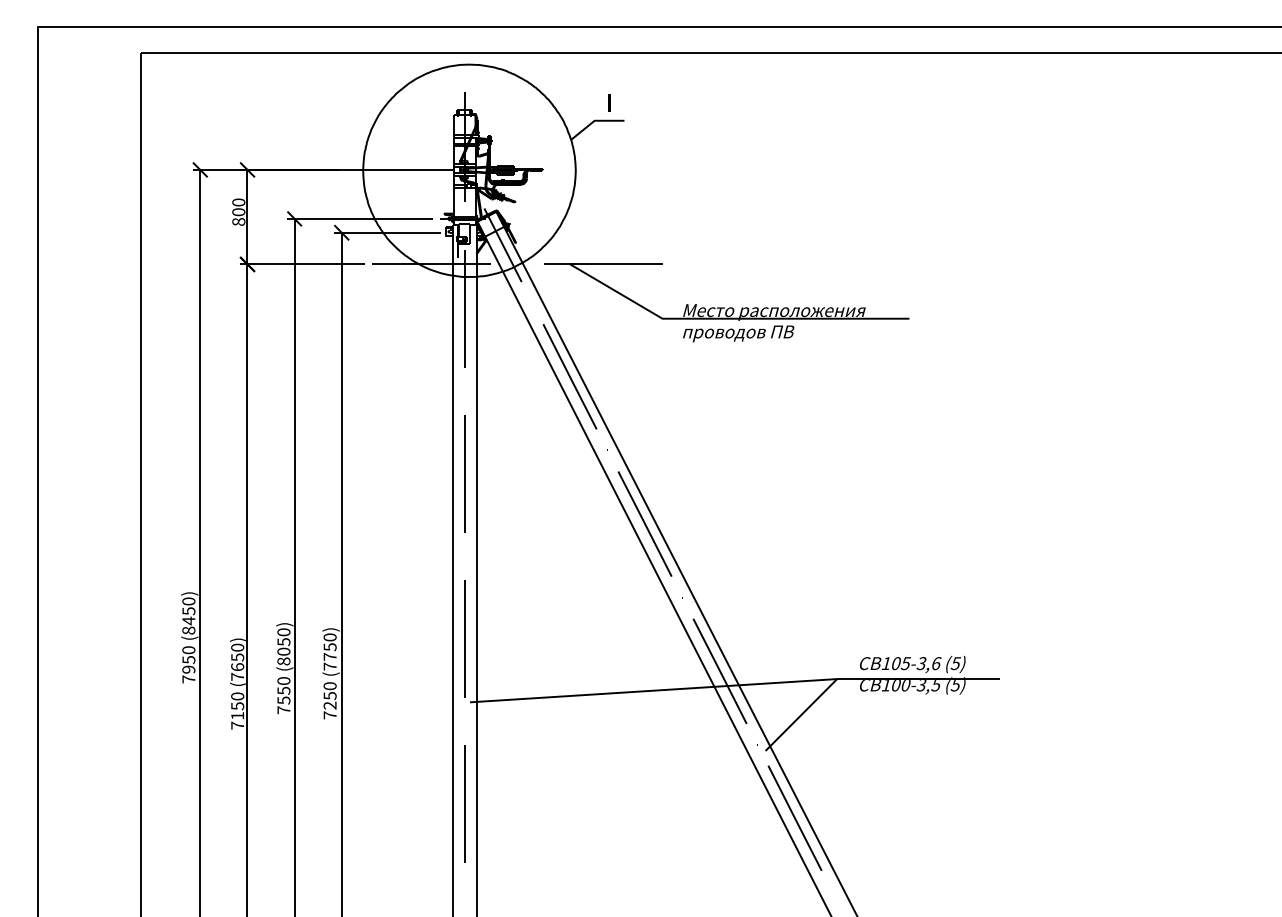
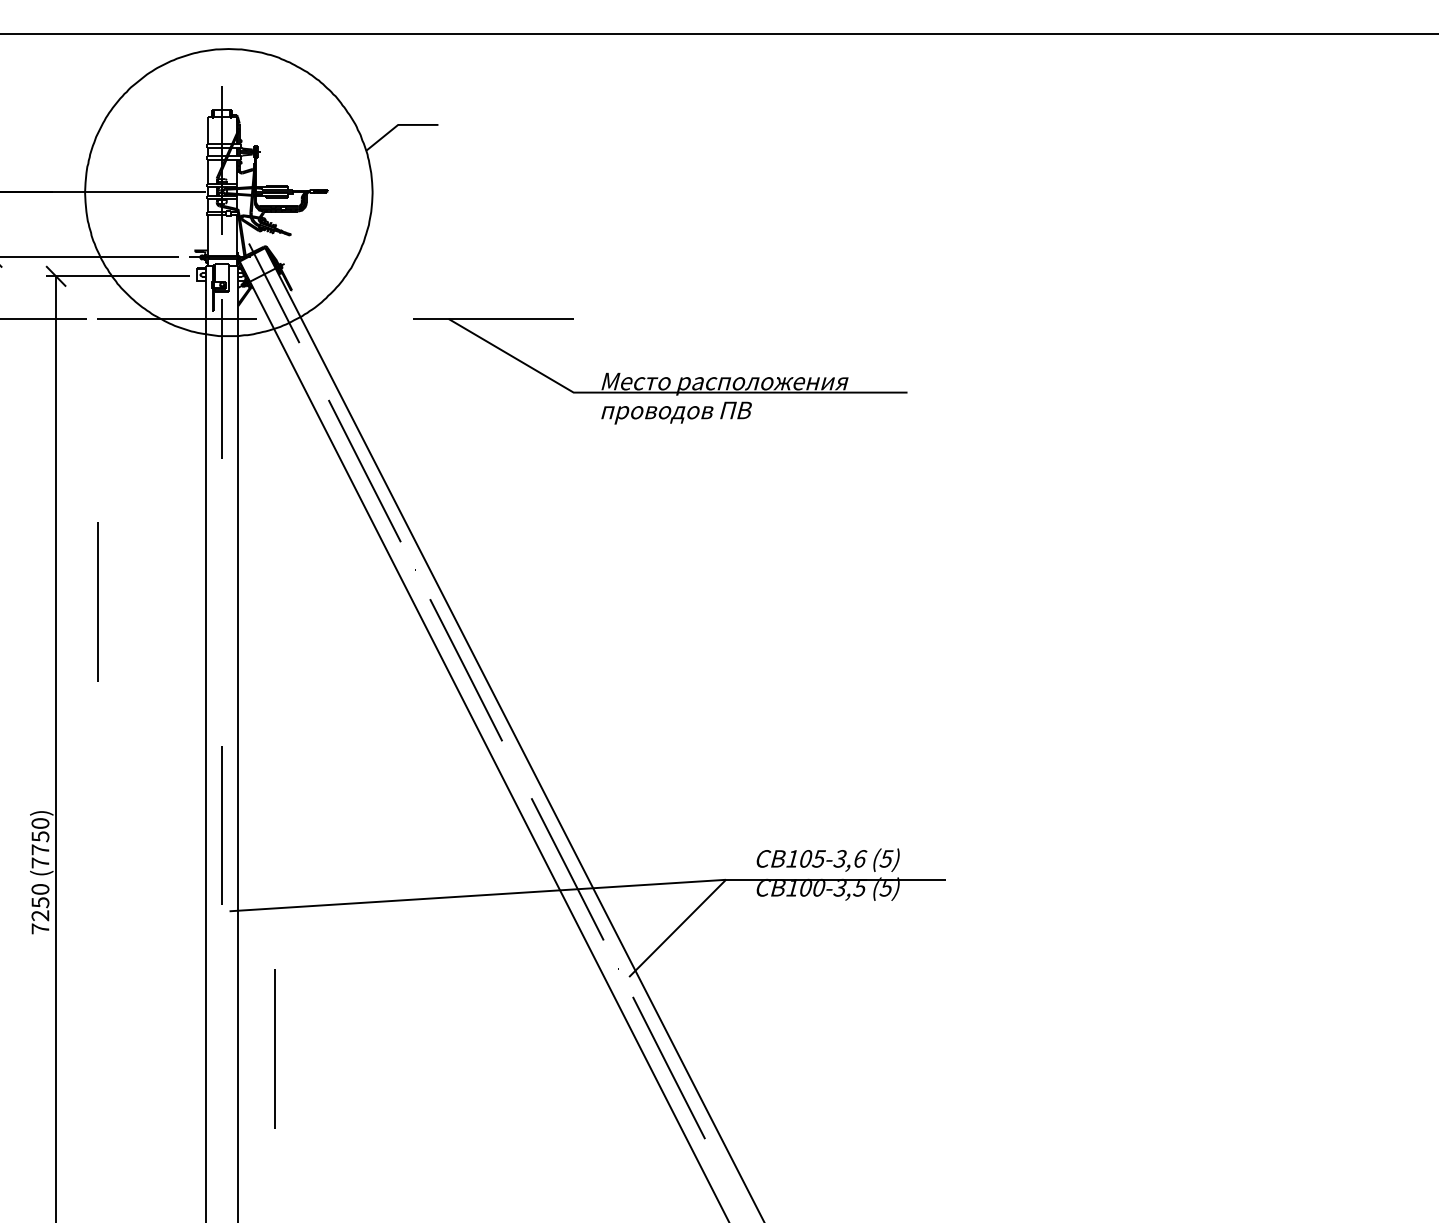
line: (609, 102) -> (418, 100), removed
part: (726, 302) -> (660, 370), moved
line: (464, 473) -> (97, 601), moved
line: (464, 803) -> (274, 1048), moved

